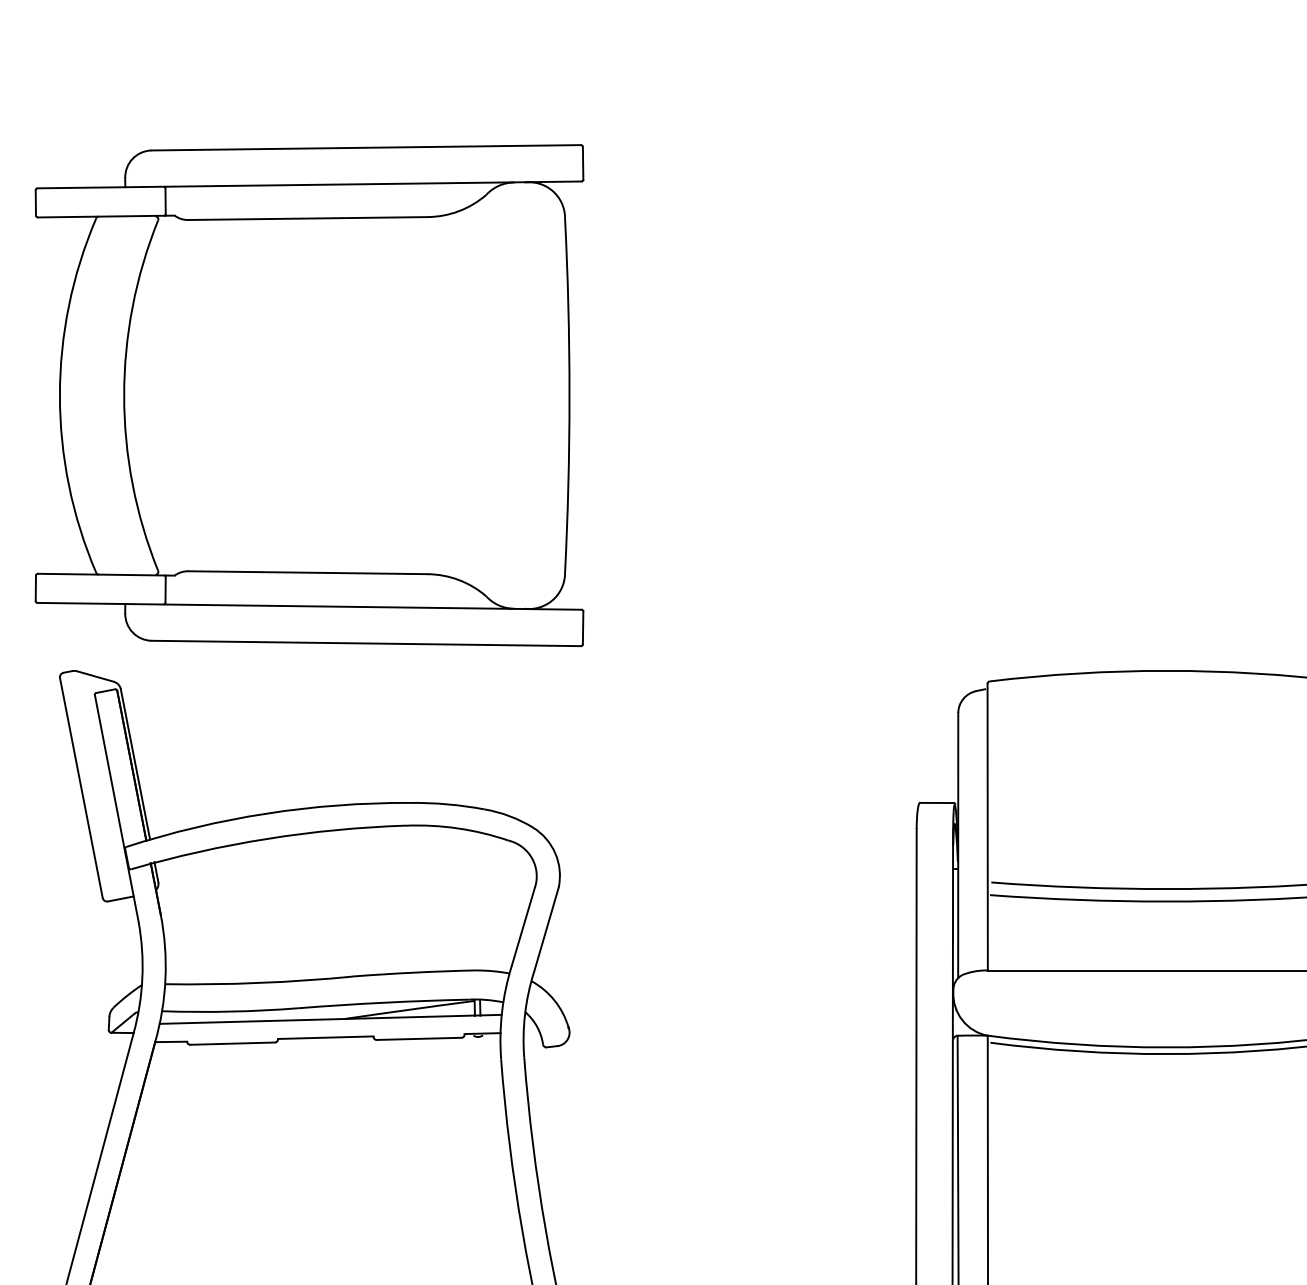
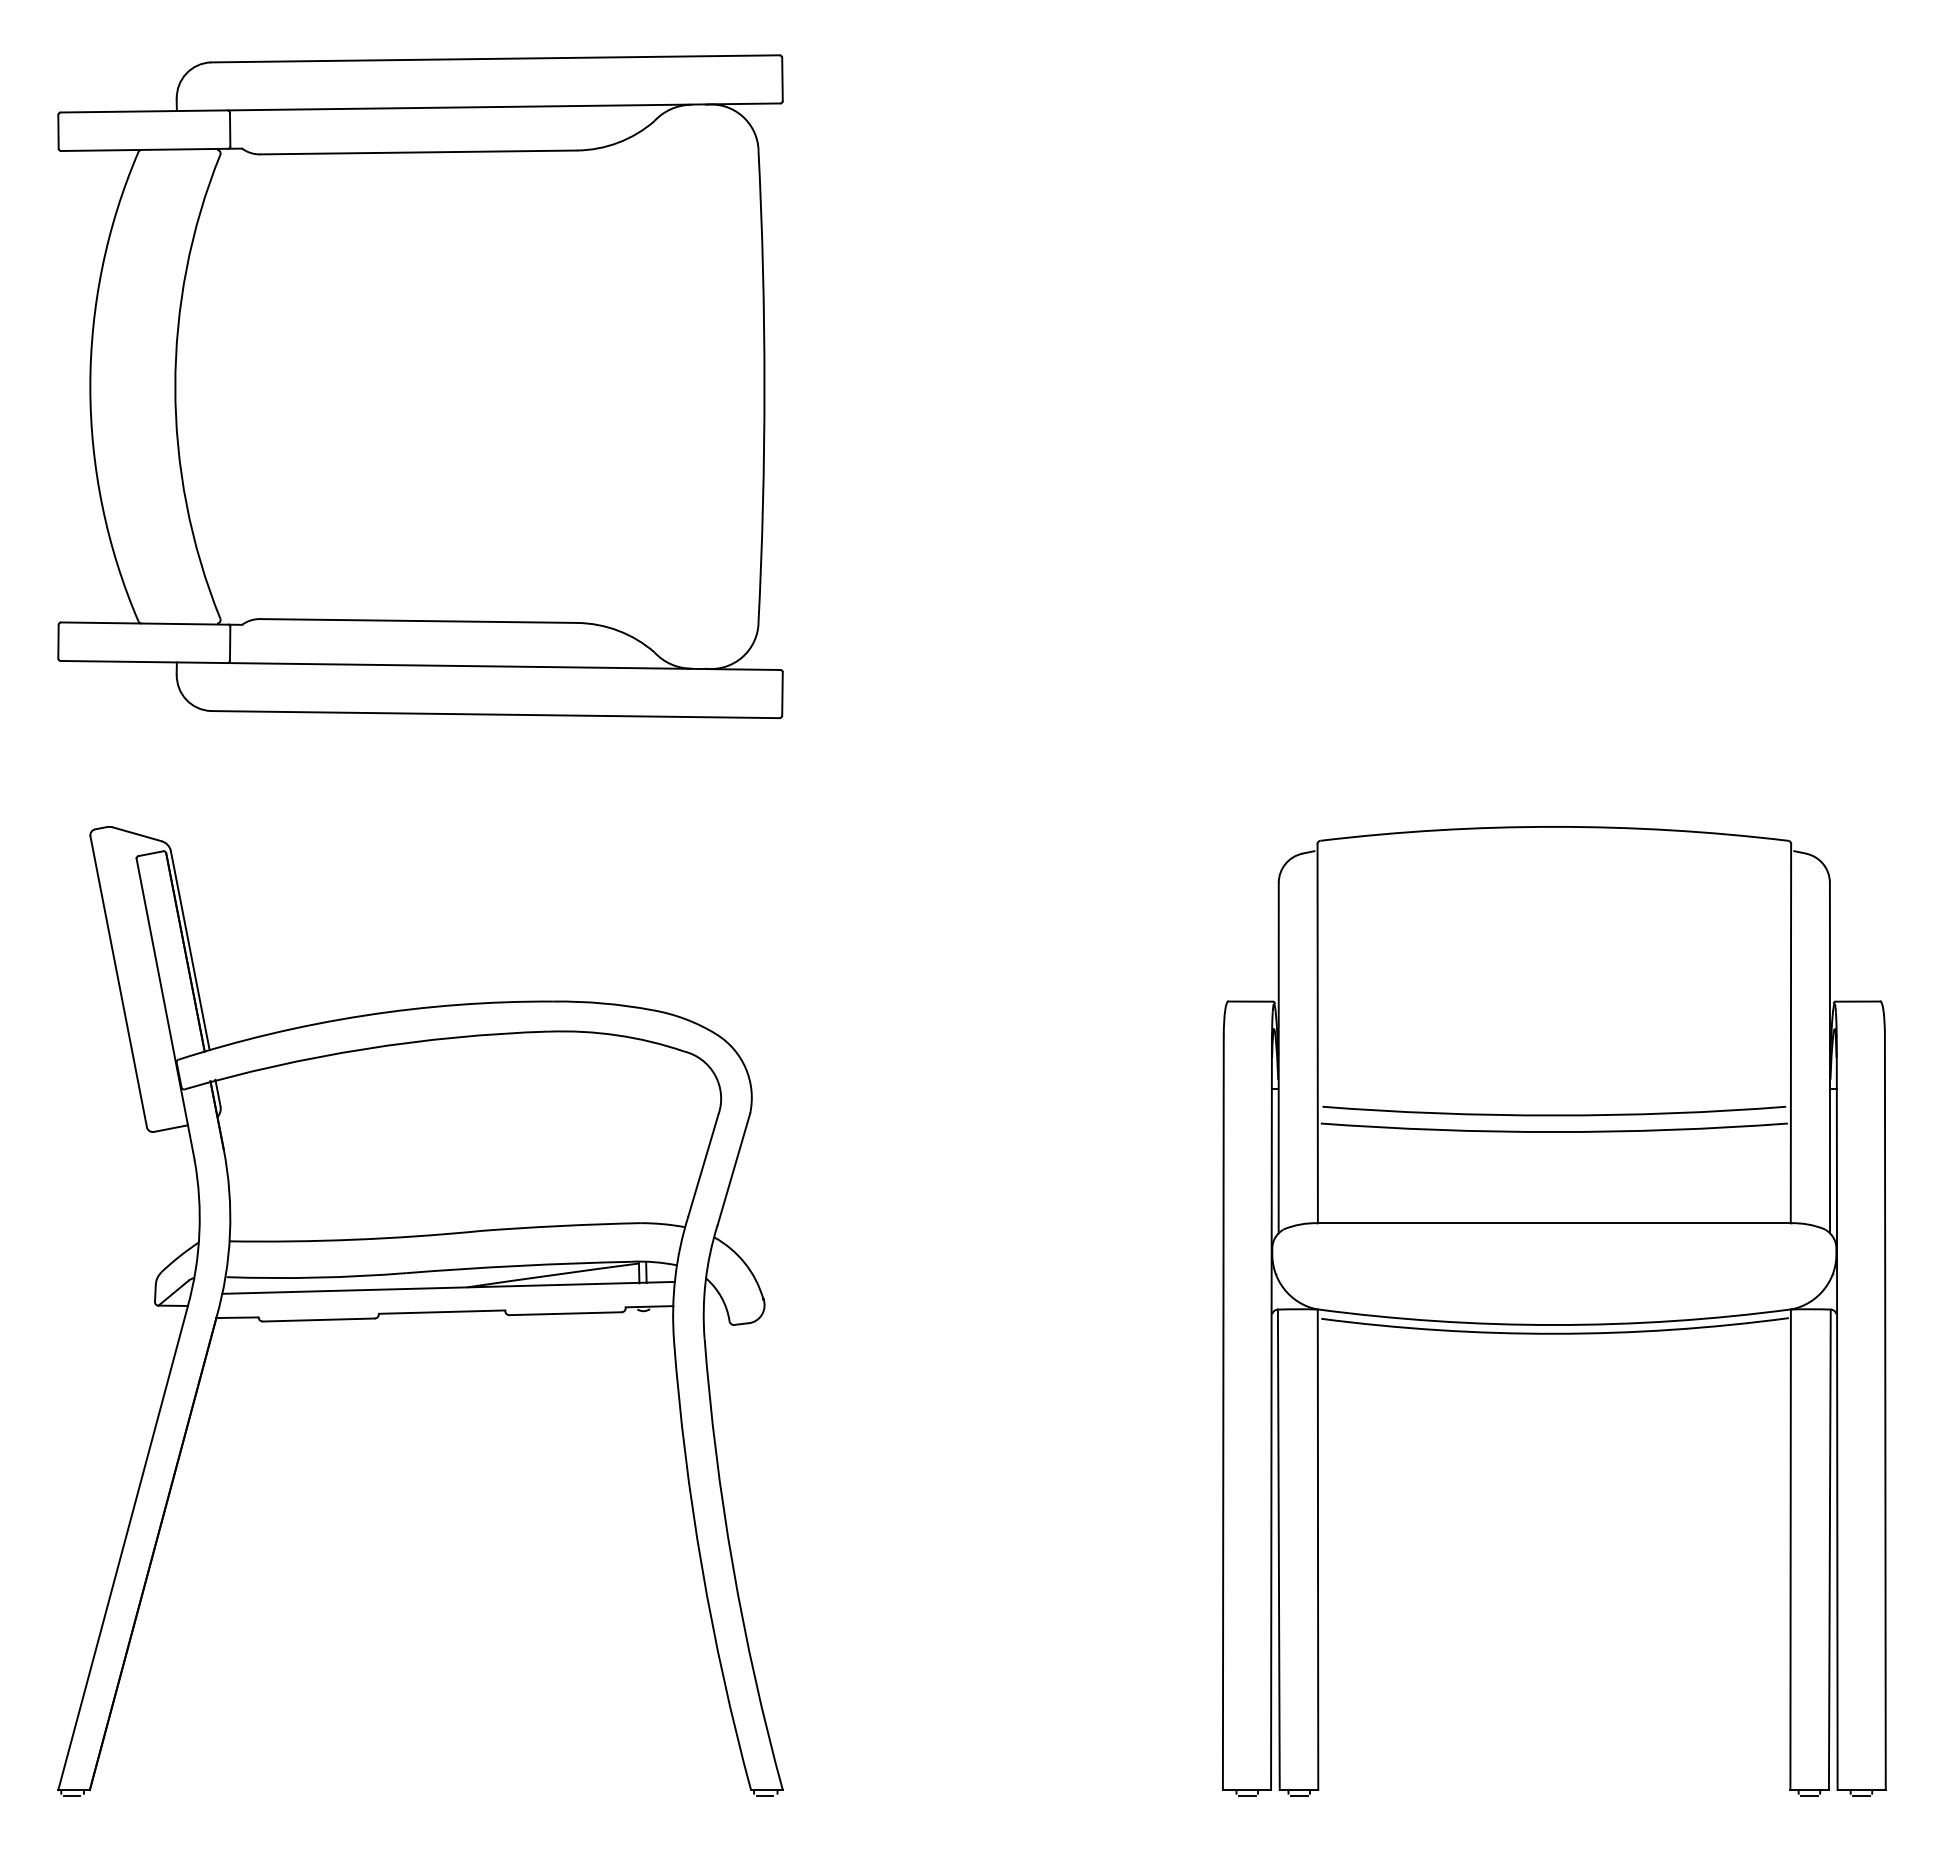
part: (309, 395) -> (420, 386), moved

